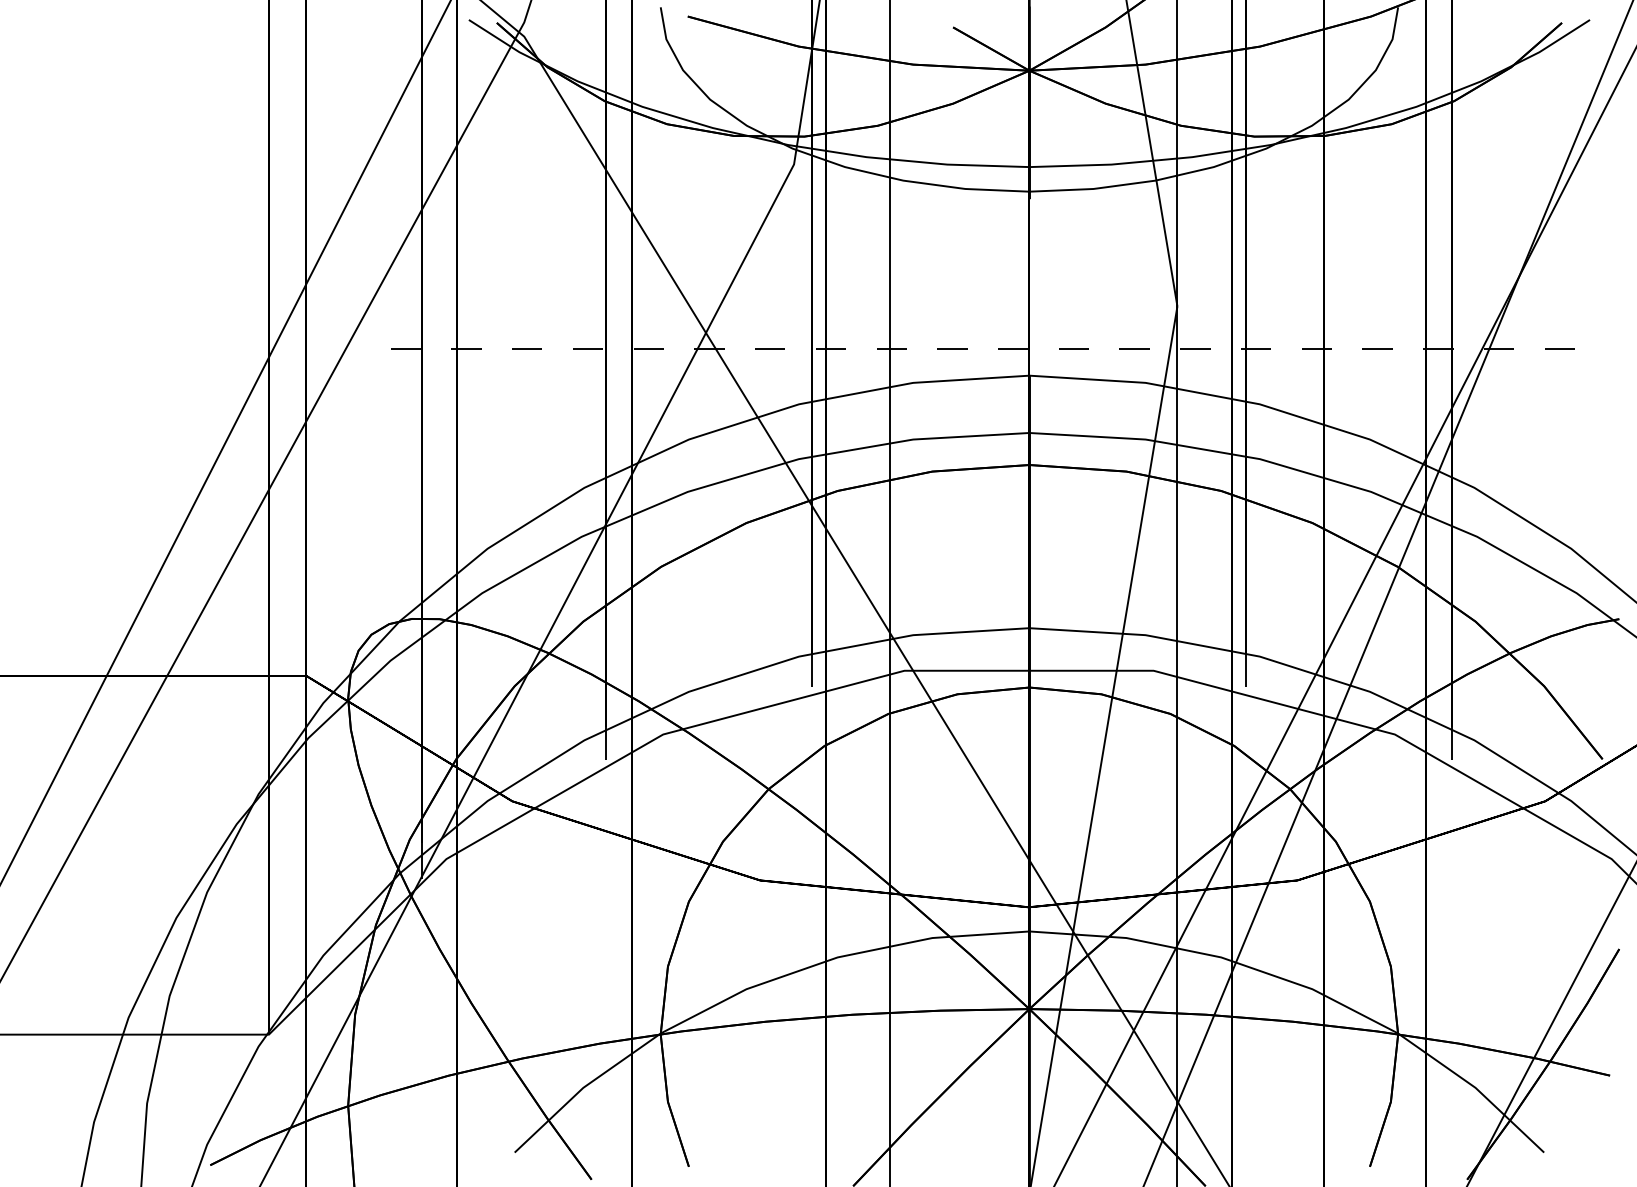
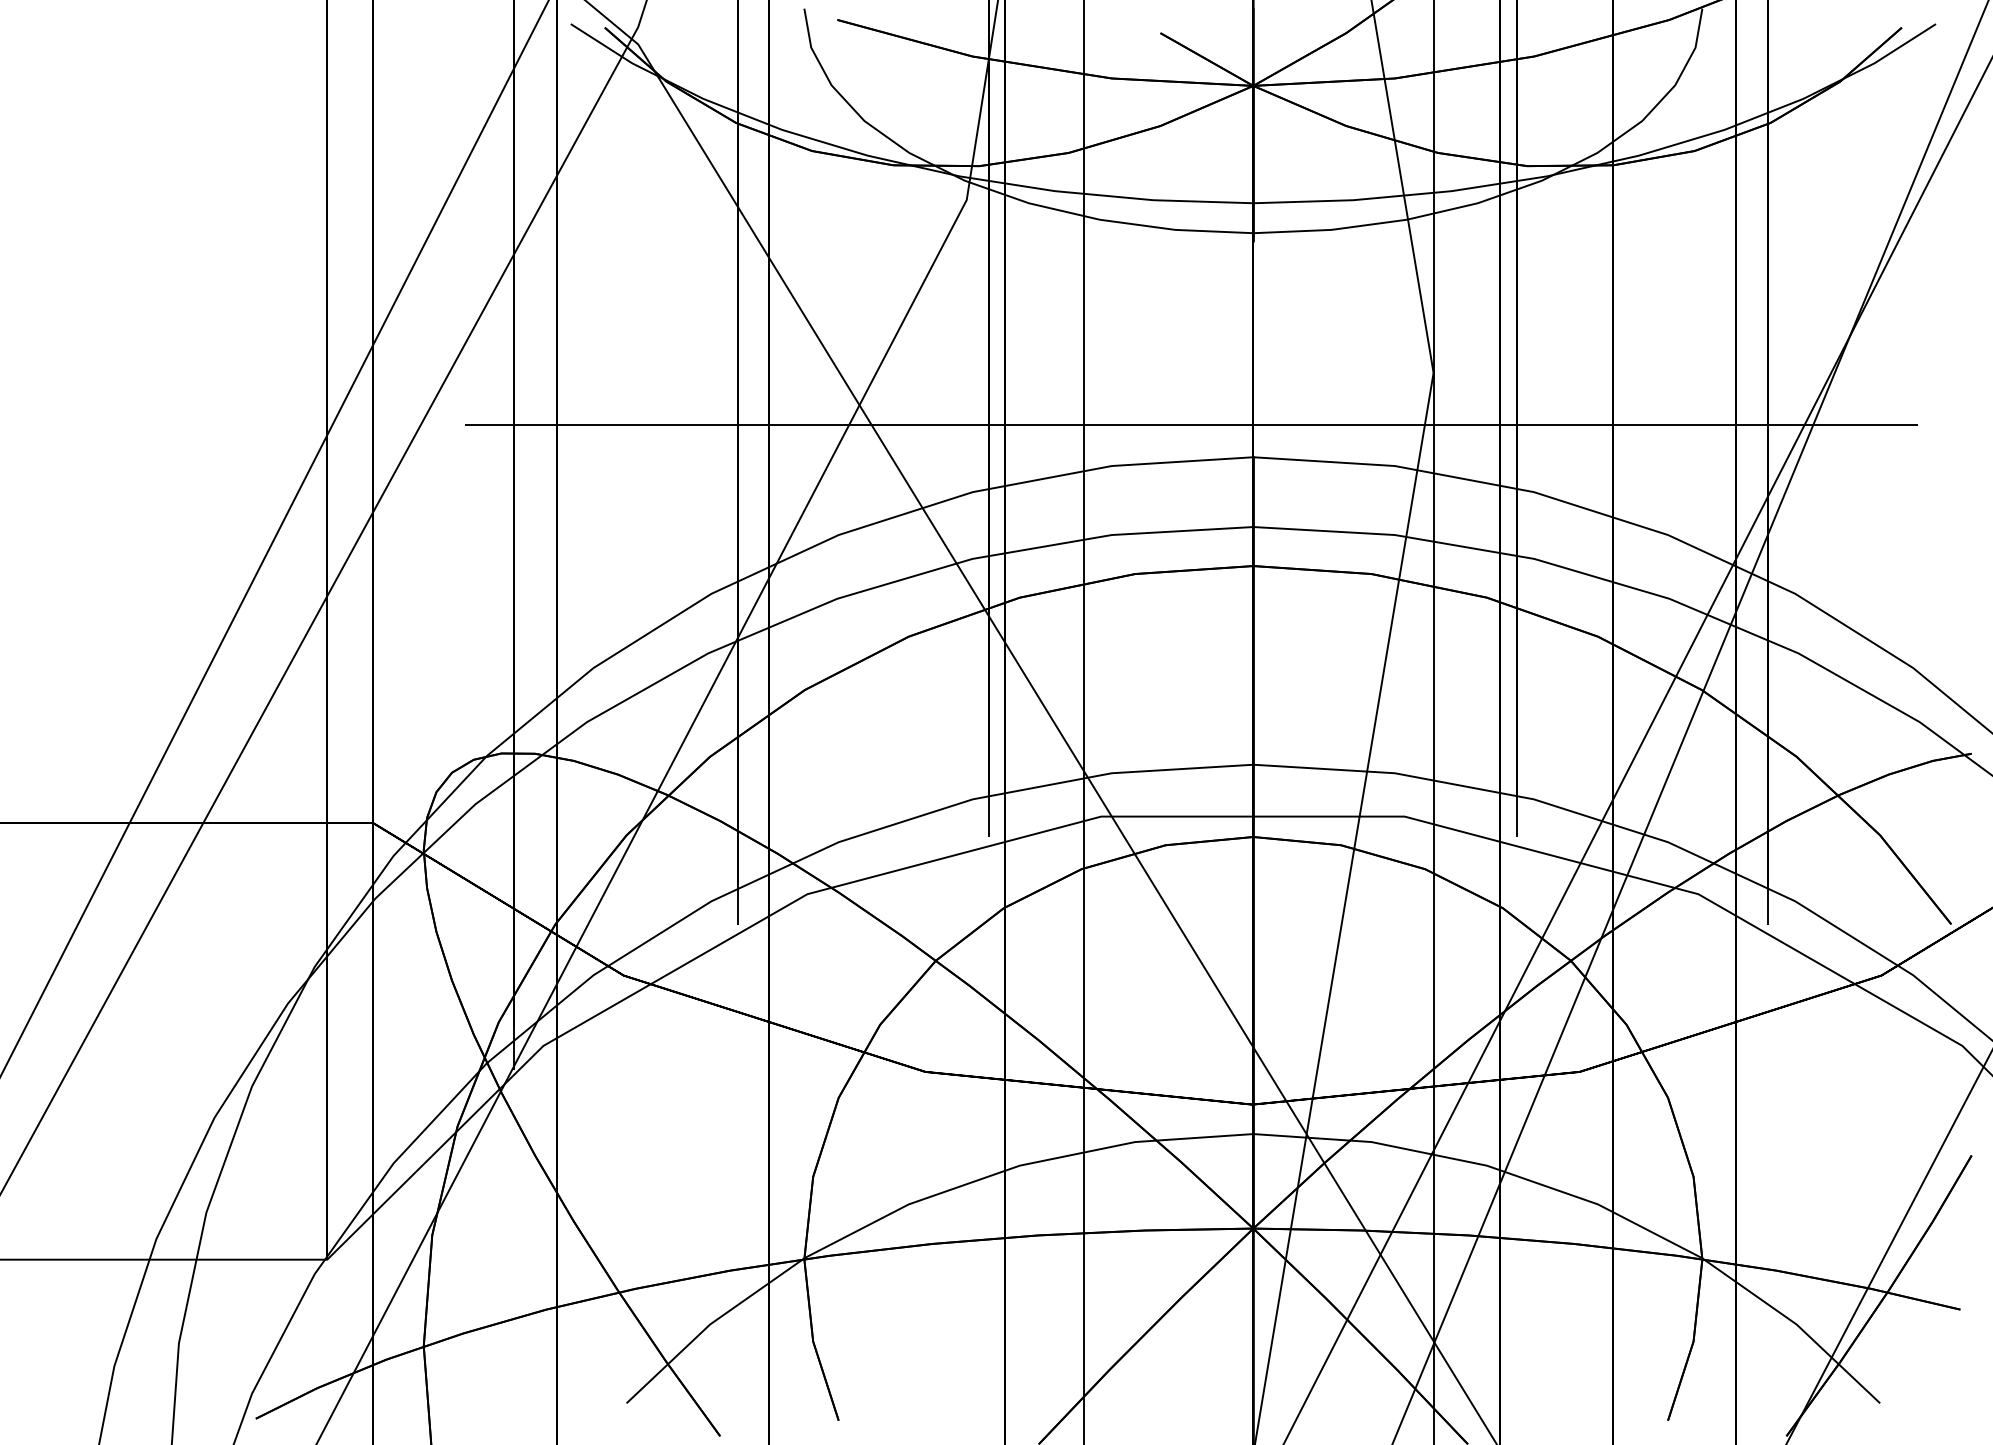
line: (978, 348) -> (1191, 424), dashed -> solid

